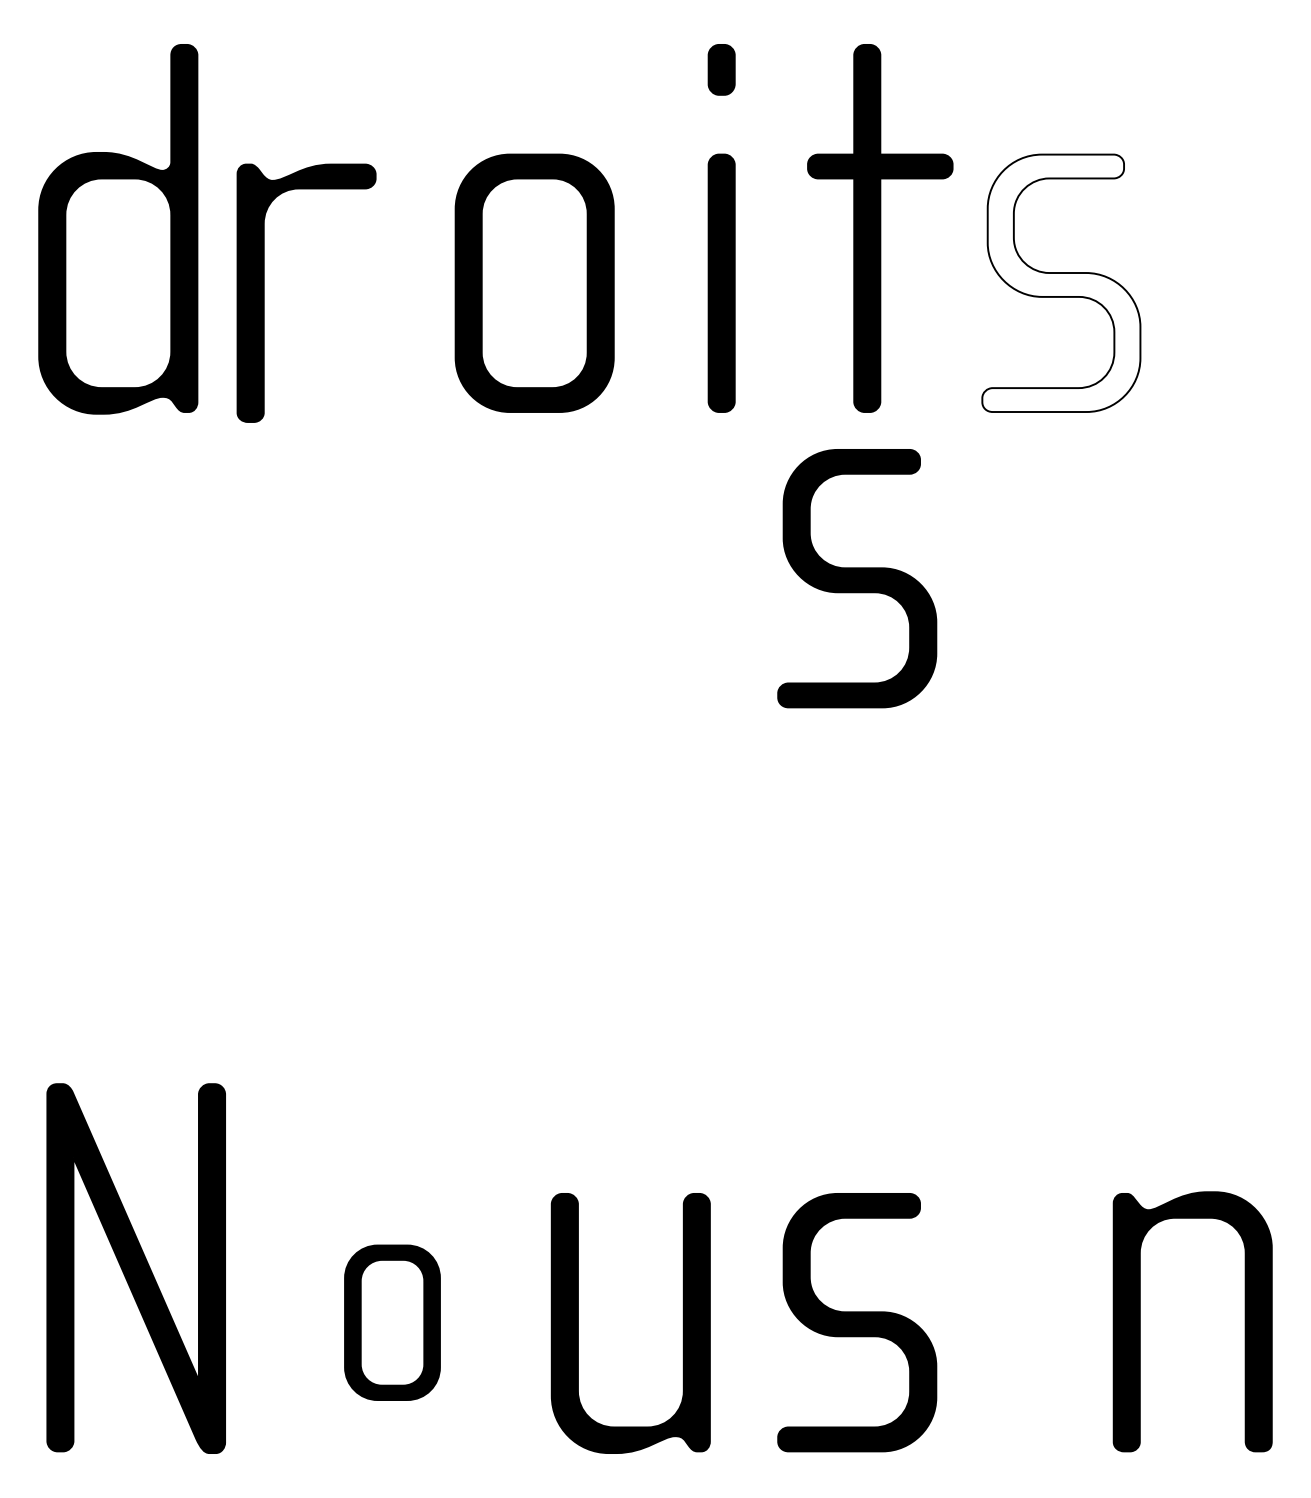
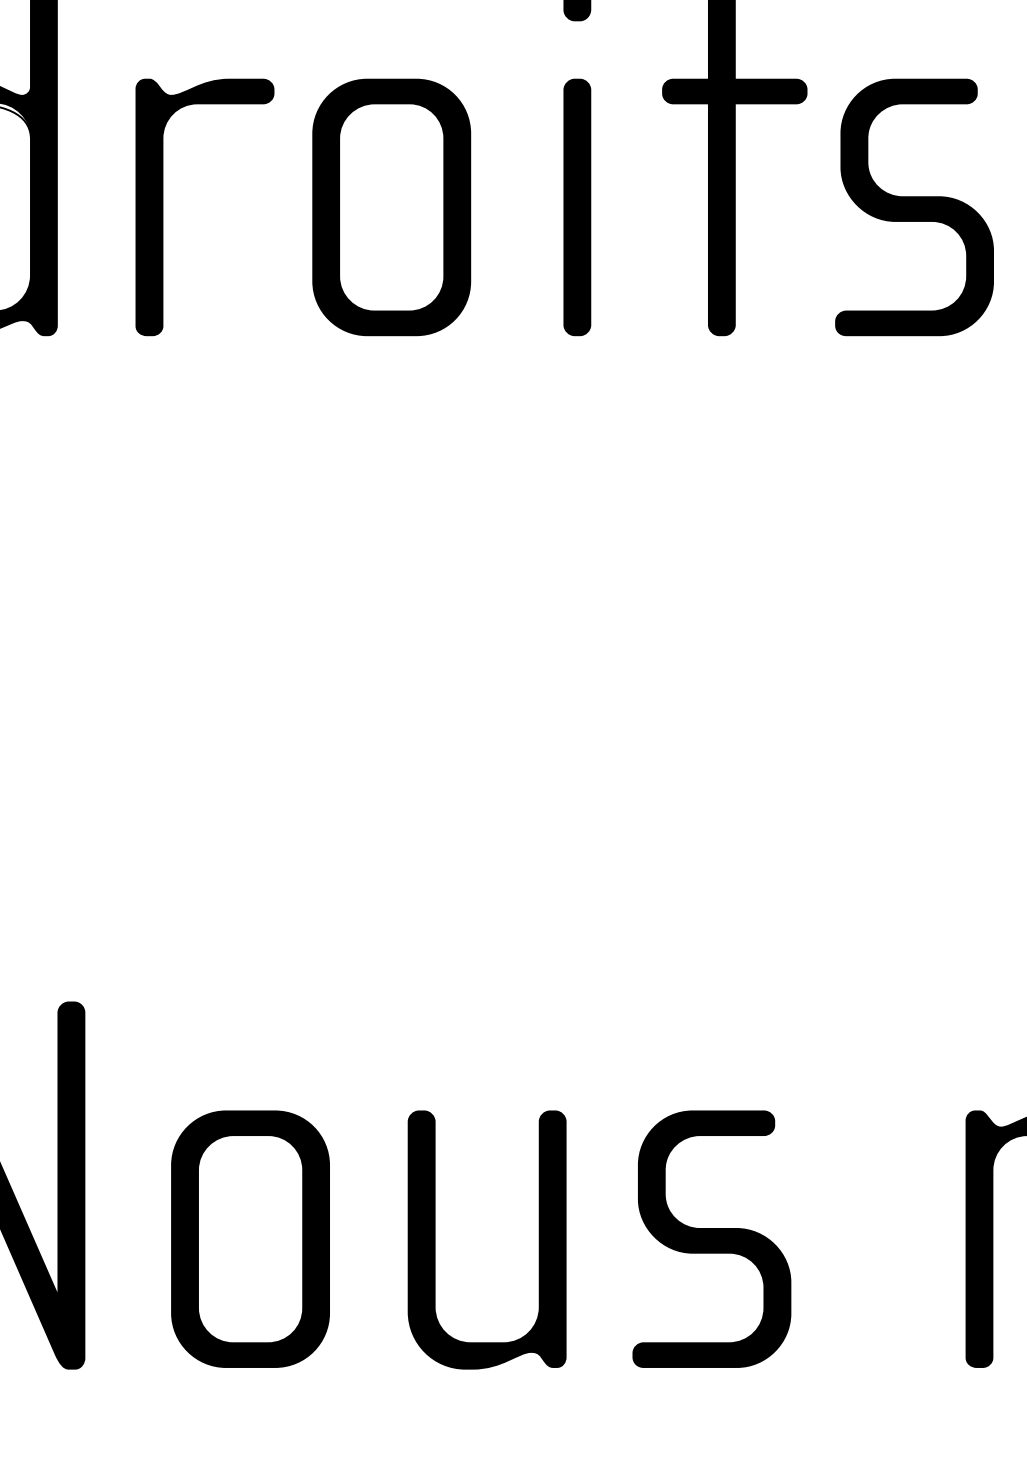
fill: (1061, 283) -> (914, 207), added
part: (264, 292) -> (163, 206), moved
part: (857, 578) -> (712, 500), removed
part: (392, 1322) -> (250, 1239), size x1.67

